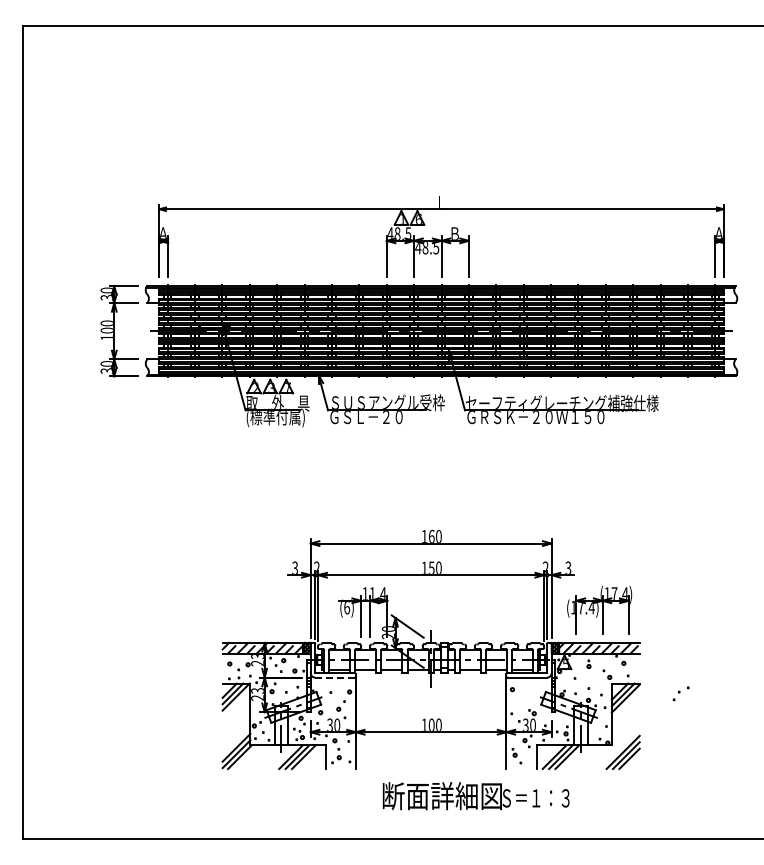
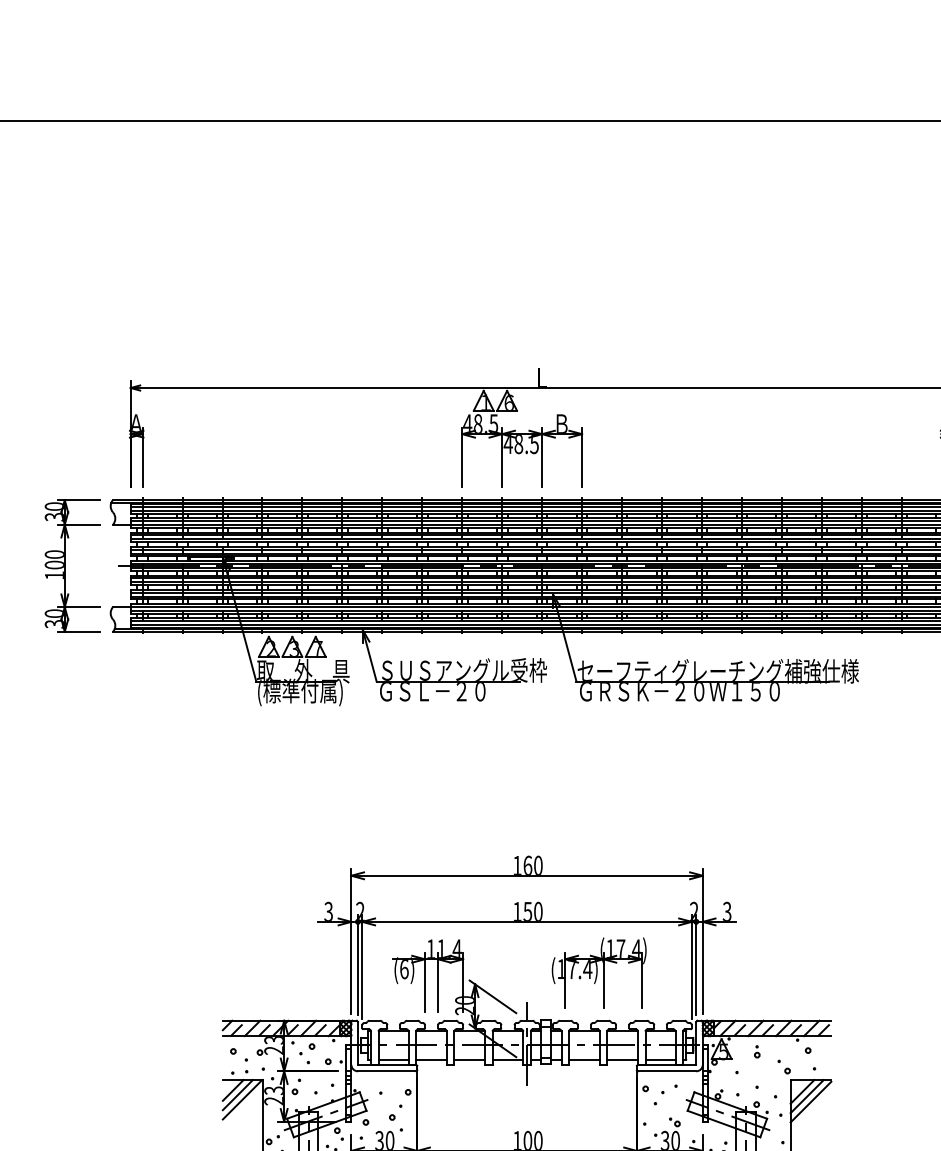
part: (599, 610) -> (599, 973), moved
line: (335, 677) -> (387, 1071), dashed -> solid
part: (680, 693) -> (664, 1094), moved

